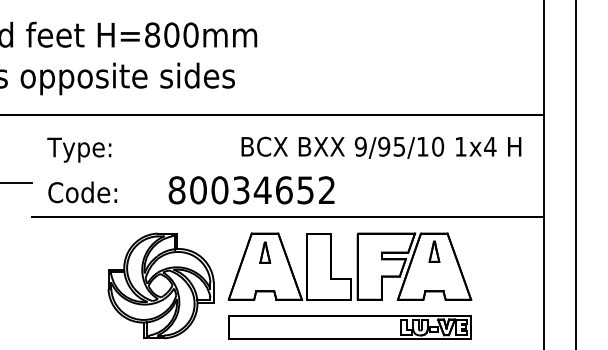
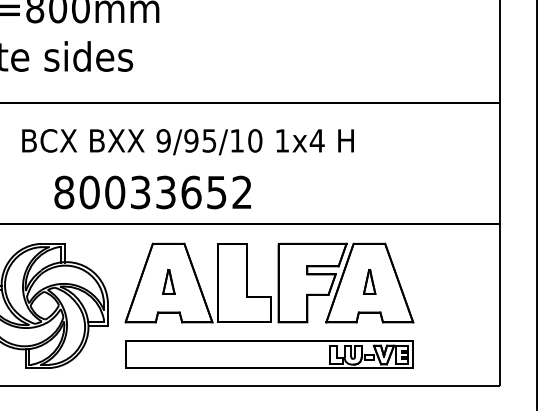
text: (381, 147) -> (188, 141), moved
text: (262, 190) -> (165, 192), 80034652 -> 80033652
part: (434, 251) -> (369, 281), moved
part: (265, 252) -> (169, 281), moved

